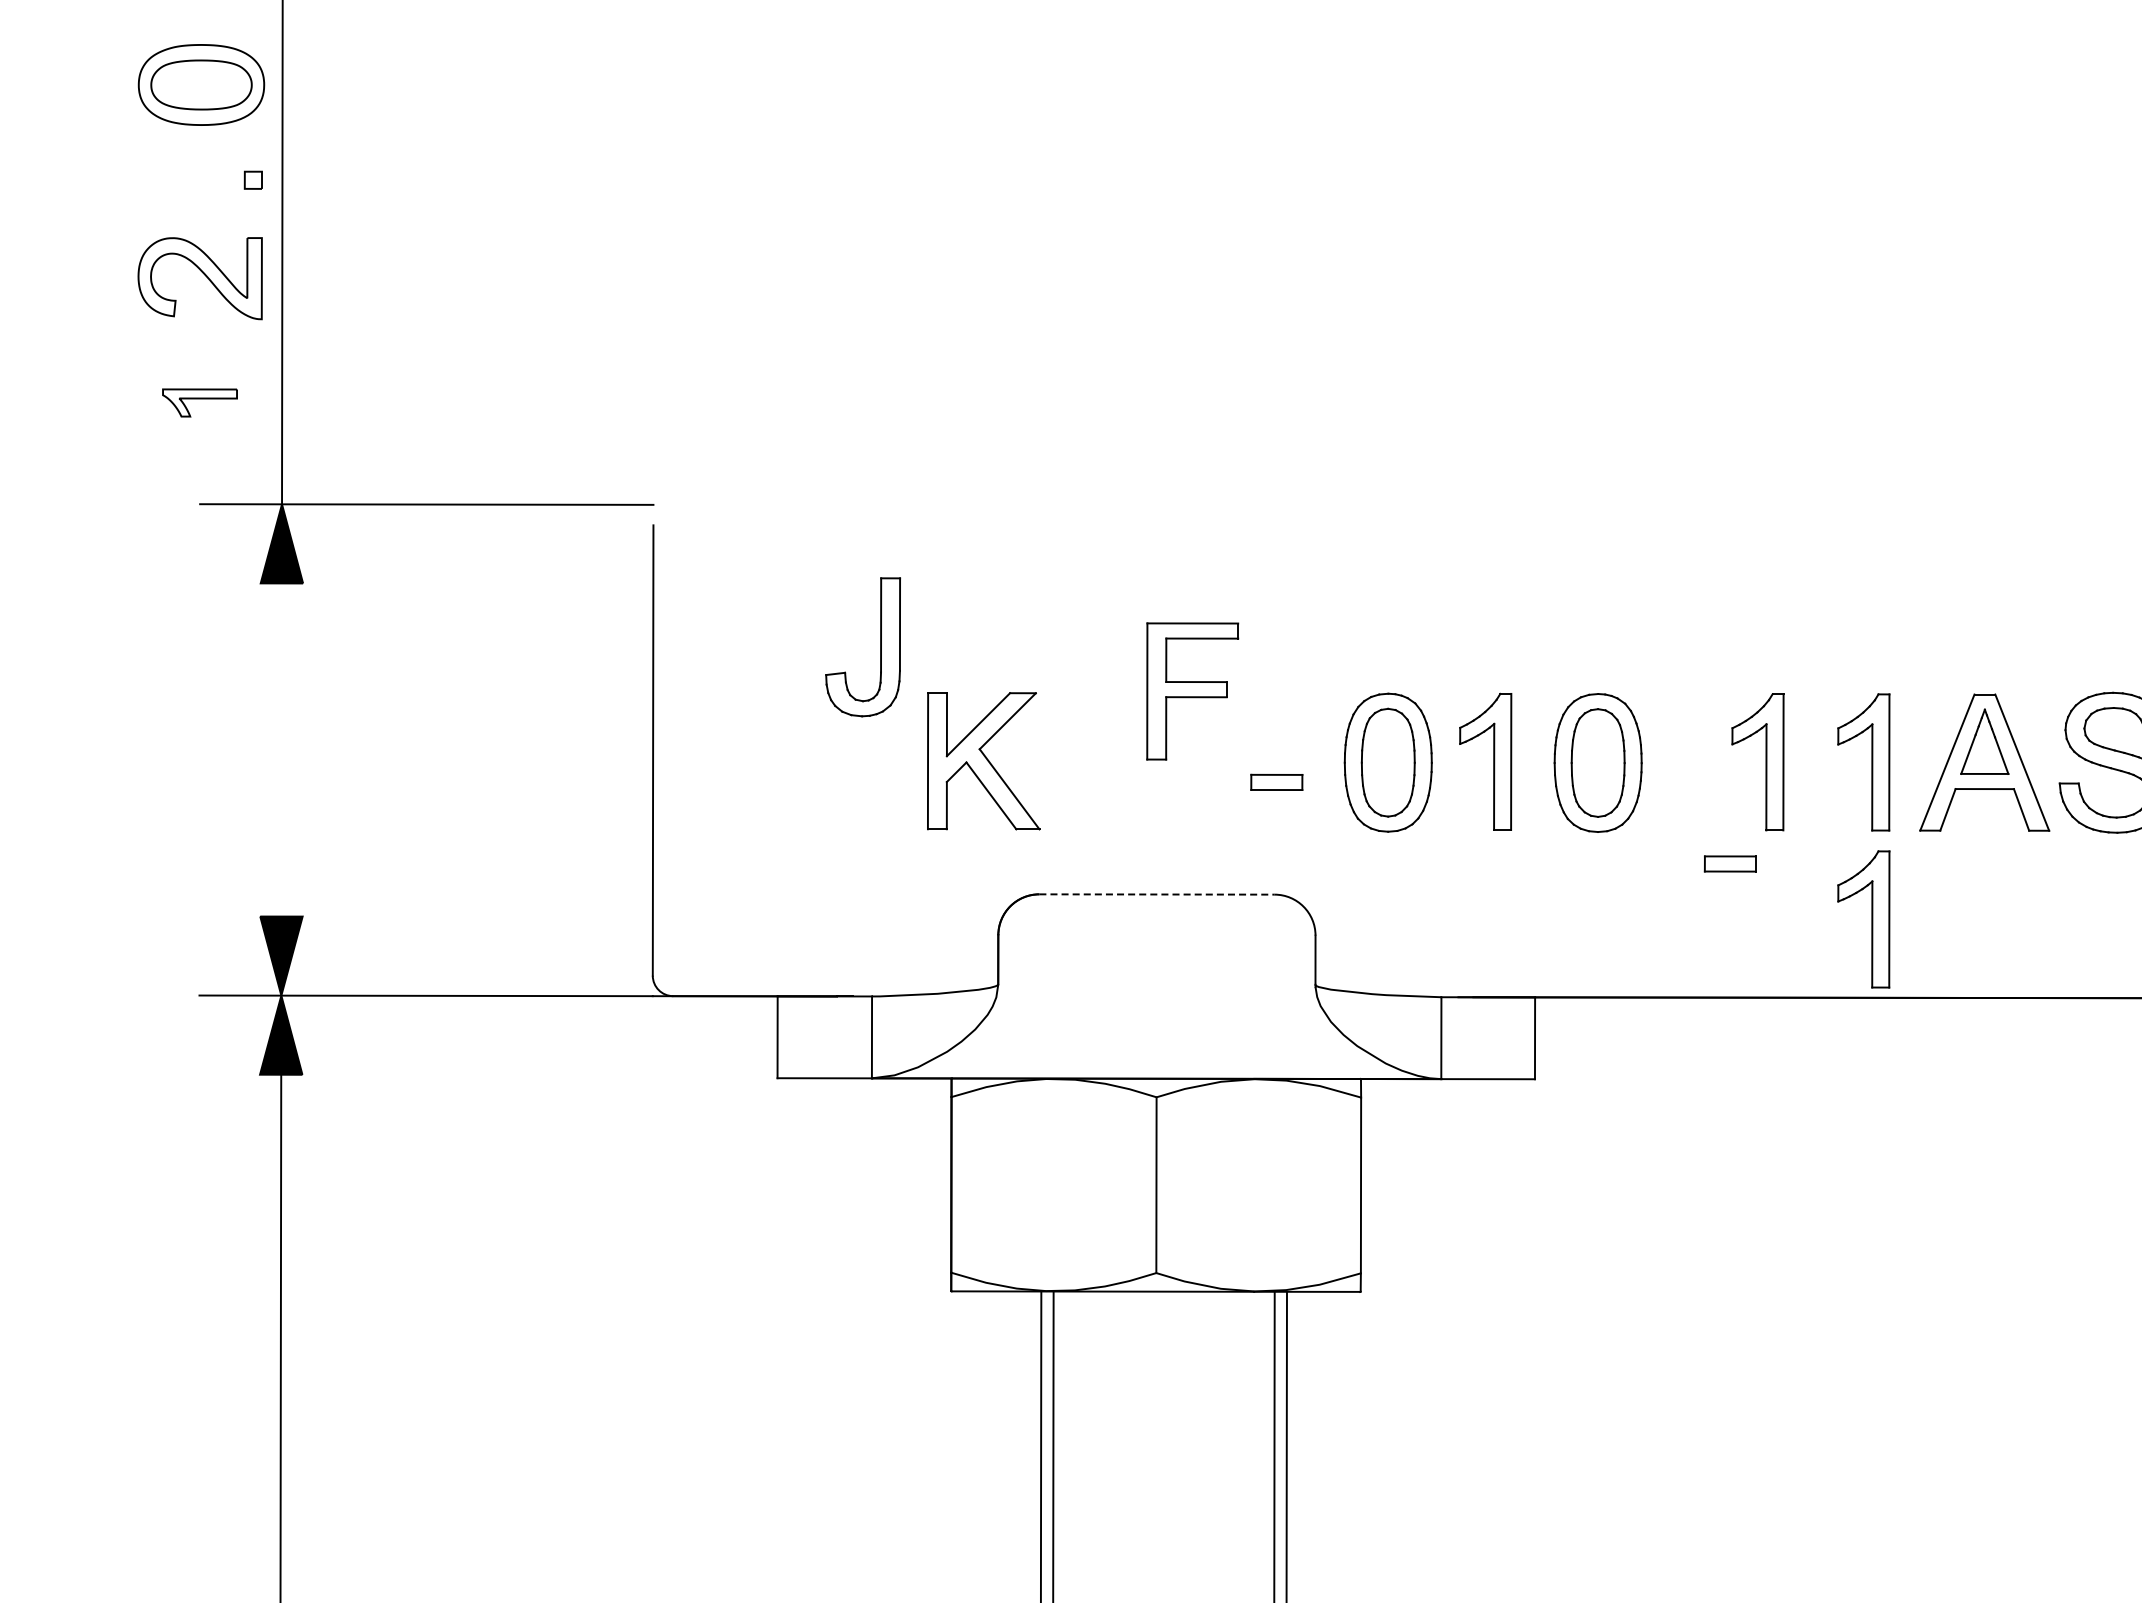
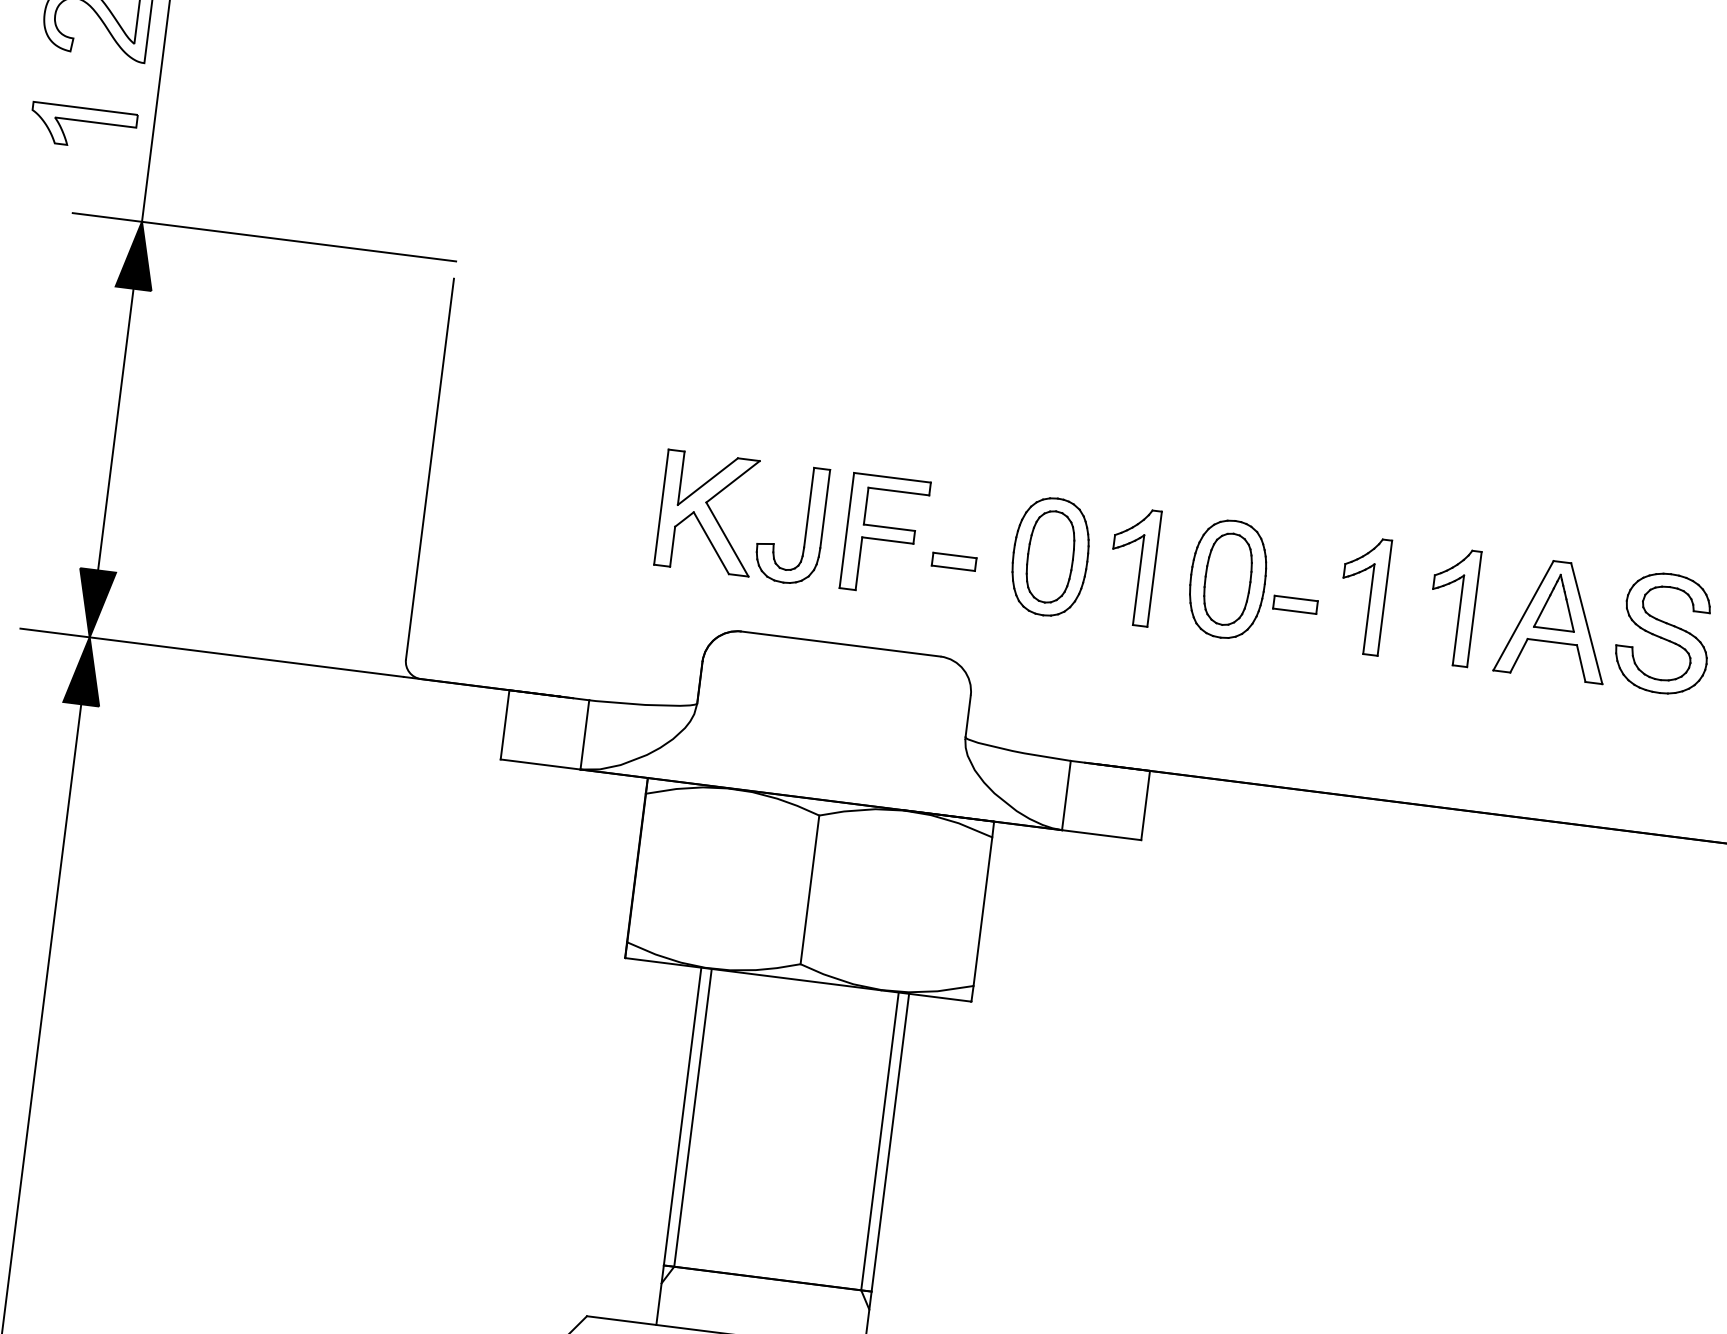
part: (199, 402) -> (82, 127), size x1.67
part: (880, 647) -> (806, 526), moved
part: (1192, 691) -> (885, 535), moved
line: (281, 749) -> (115, 429), added
part: (1729, 863) -> (1294, 604), moved
line: (1157, 894) -> (841, 644), dashed -> solid
part: (1871, 919) -> (1442, 740), removed

